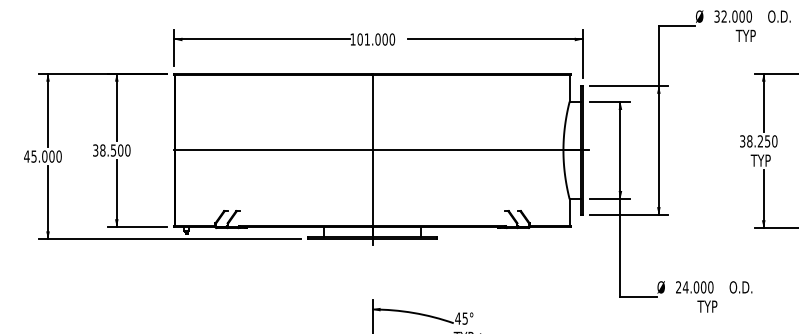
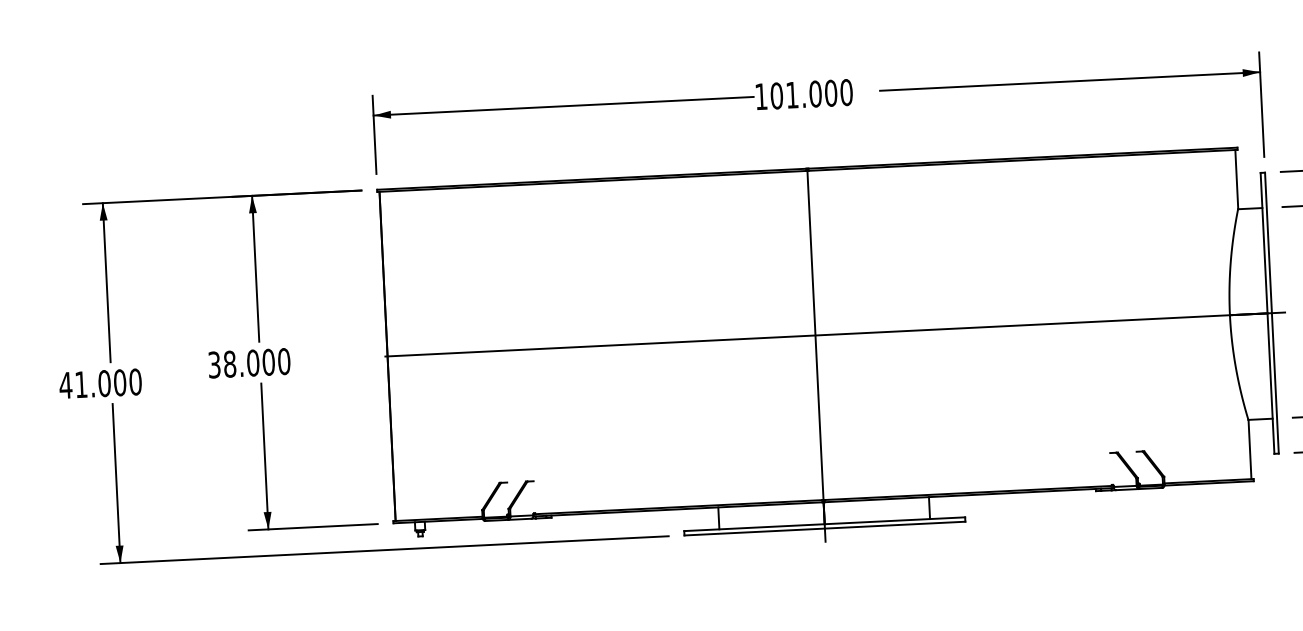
text: (113, 150) -> (253, 363), 38.500 -> 38.000
text: (33, 156) -> (80, 384), 45.000 -> 41.000

